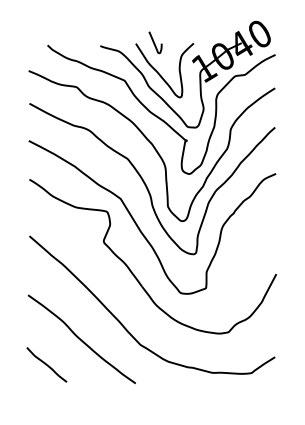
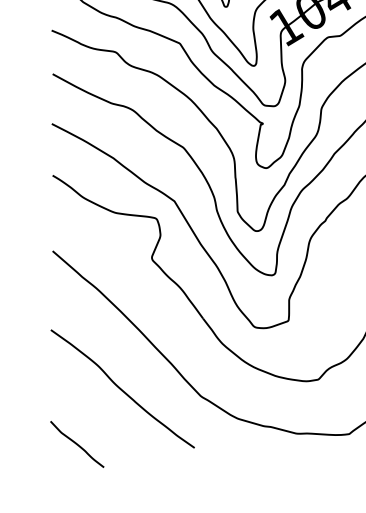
curve: (46, 364) -> (76, 443), moved

